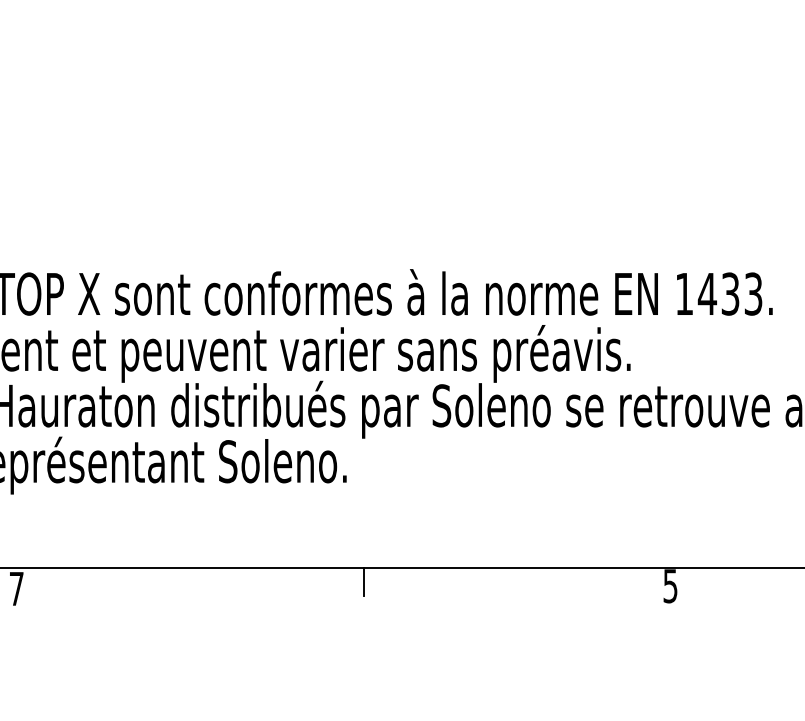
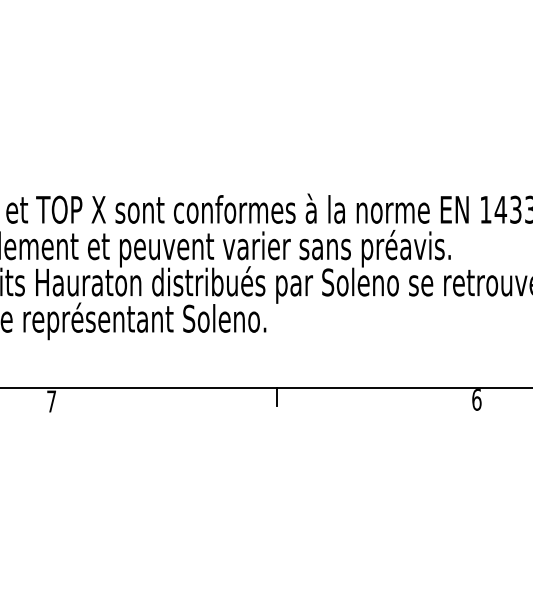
text: (670, 585) -> (476, 399), 5 -> 6

